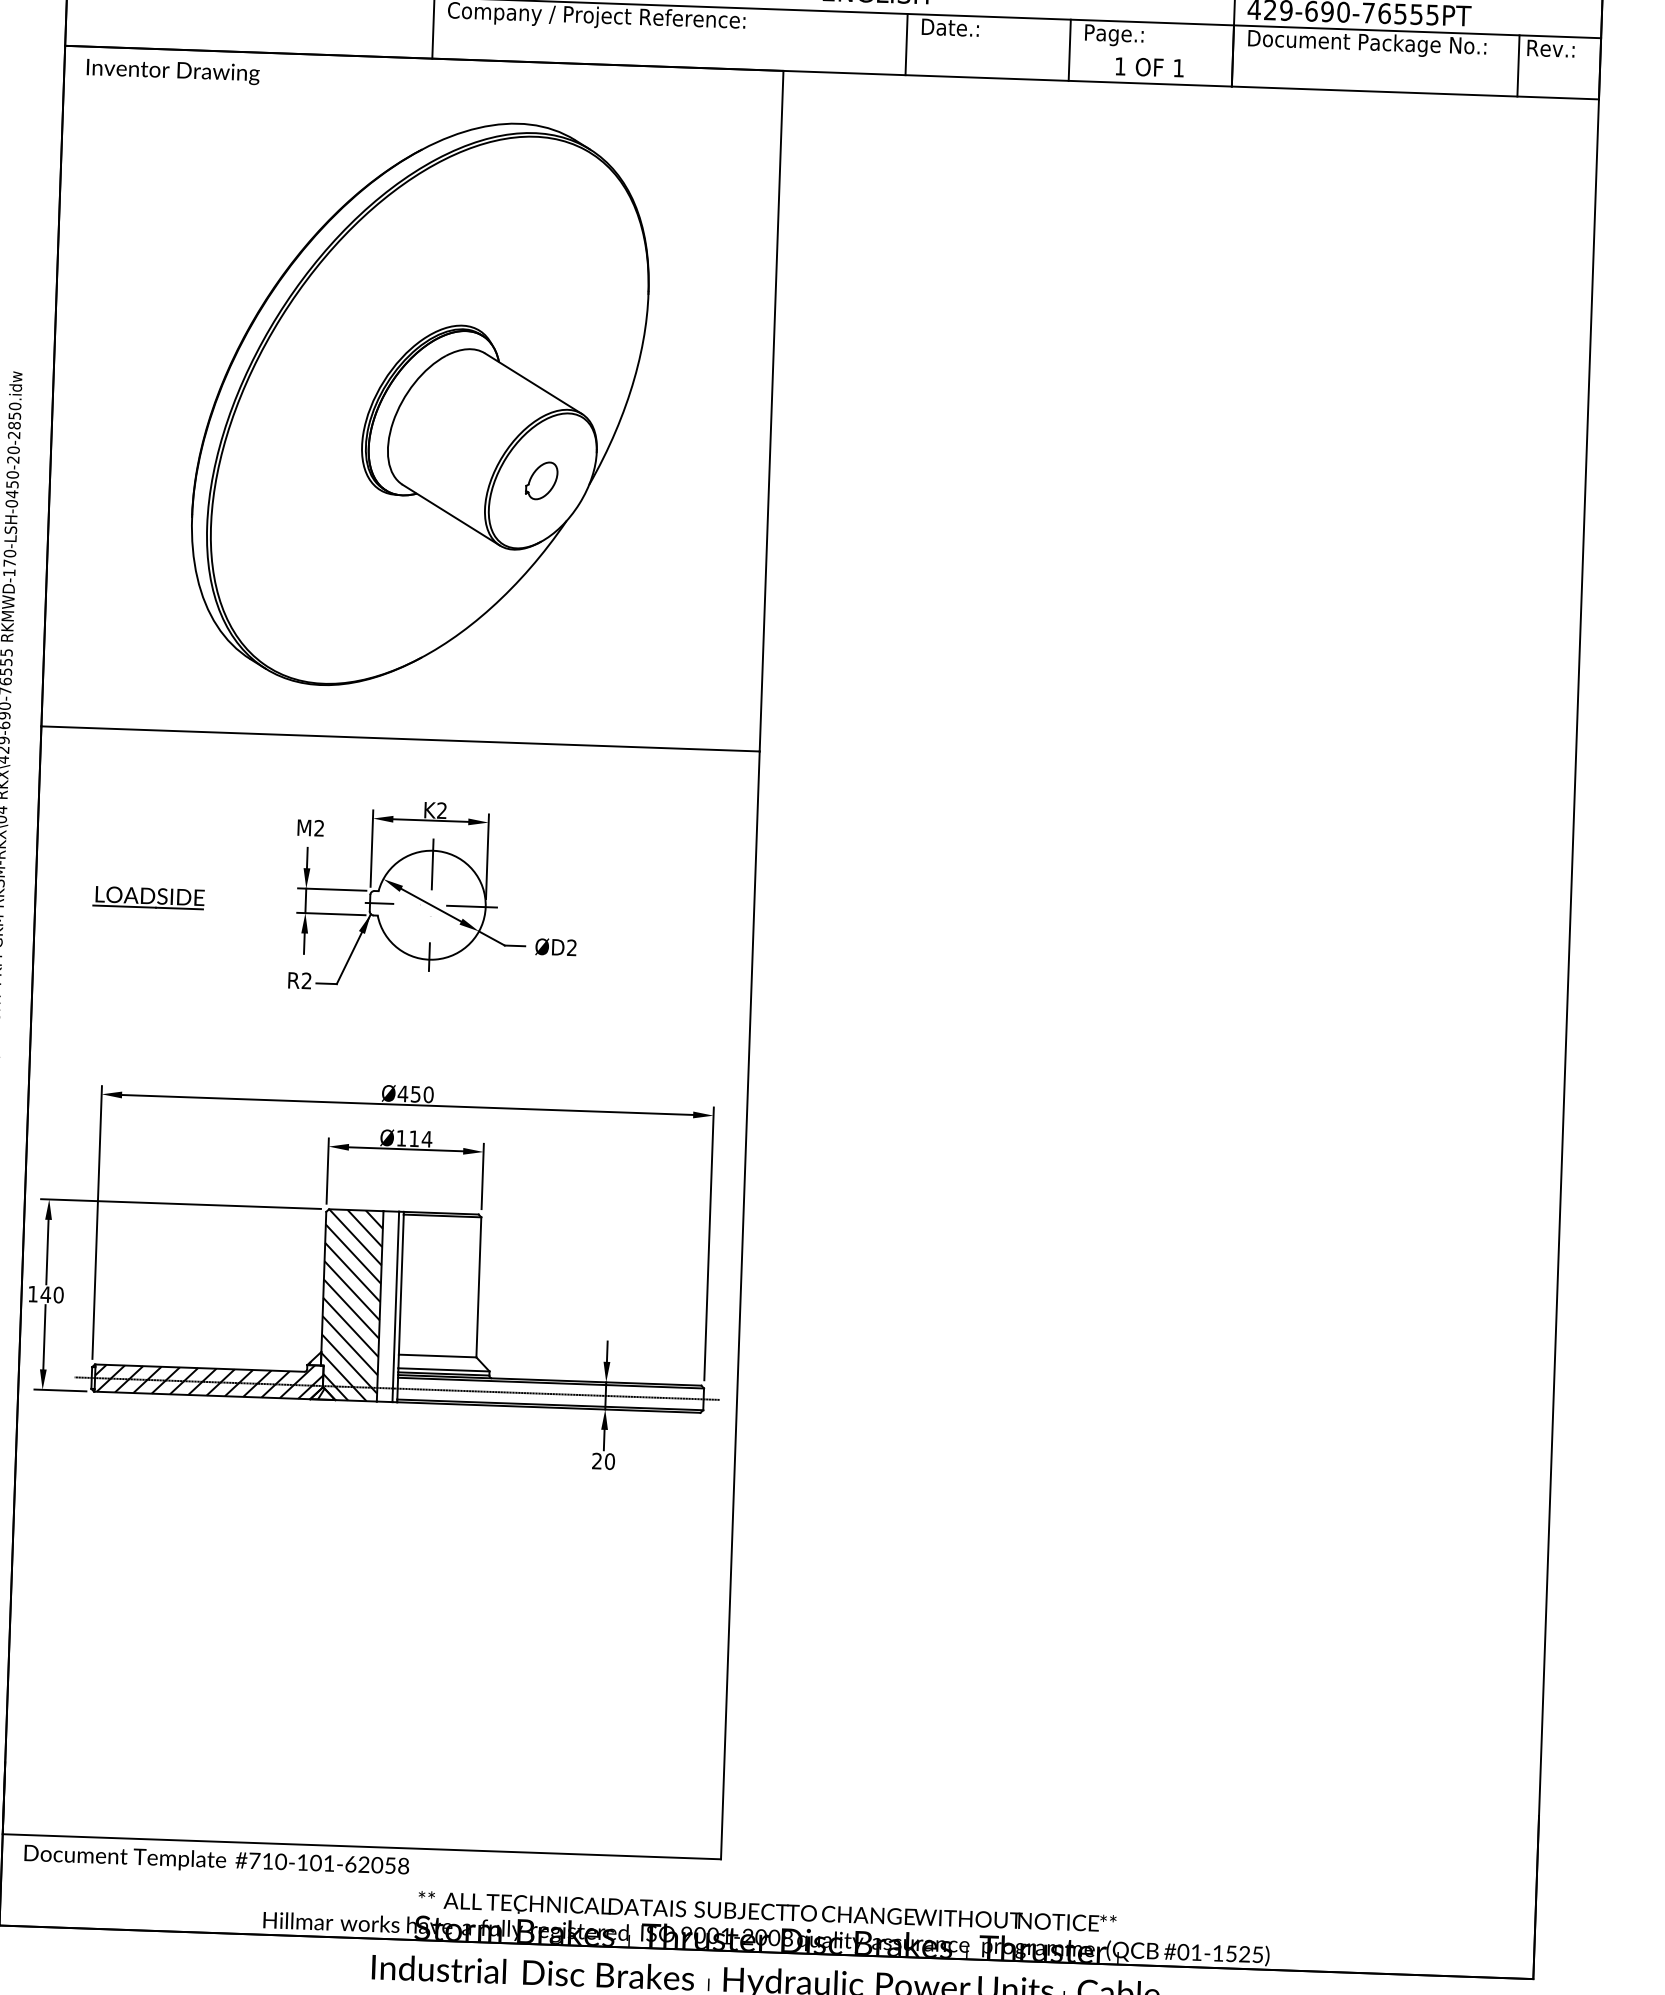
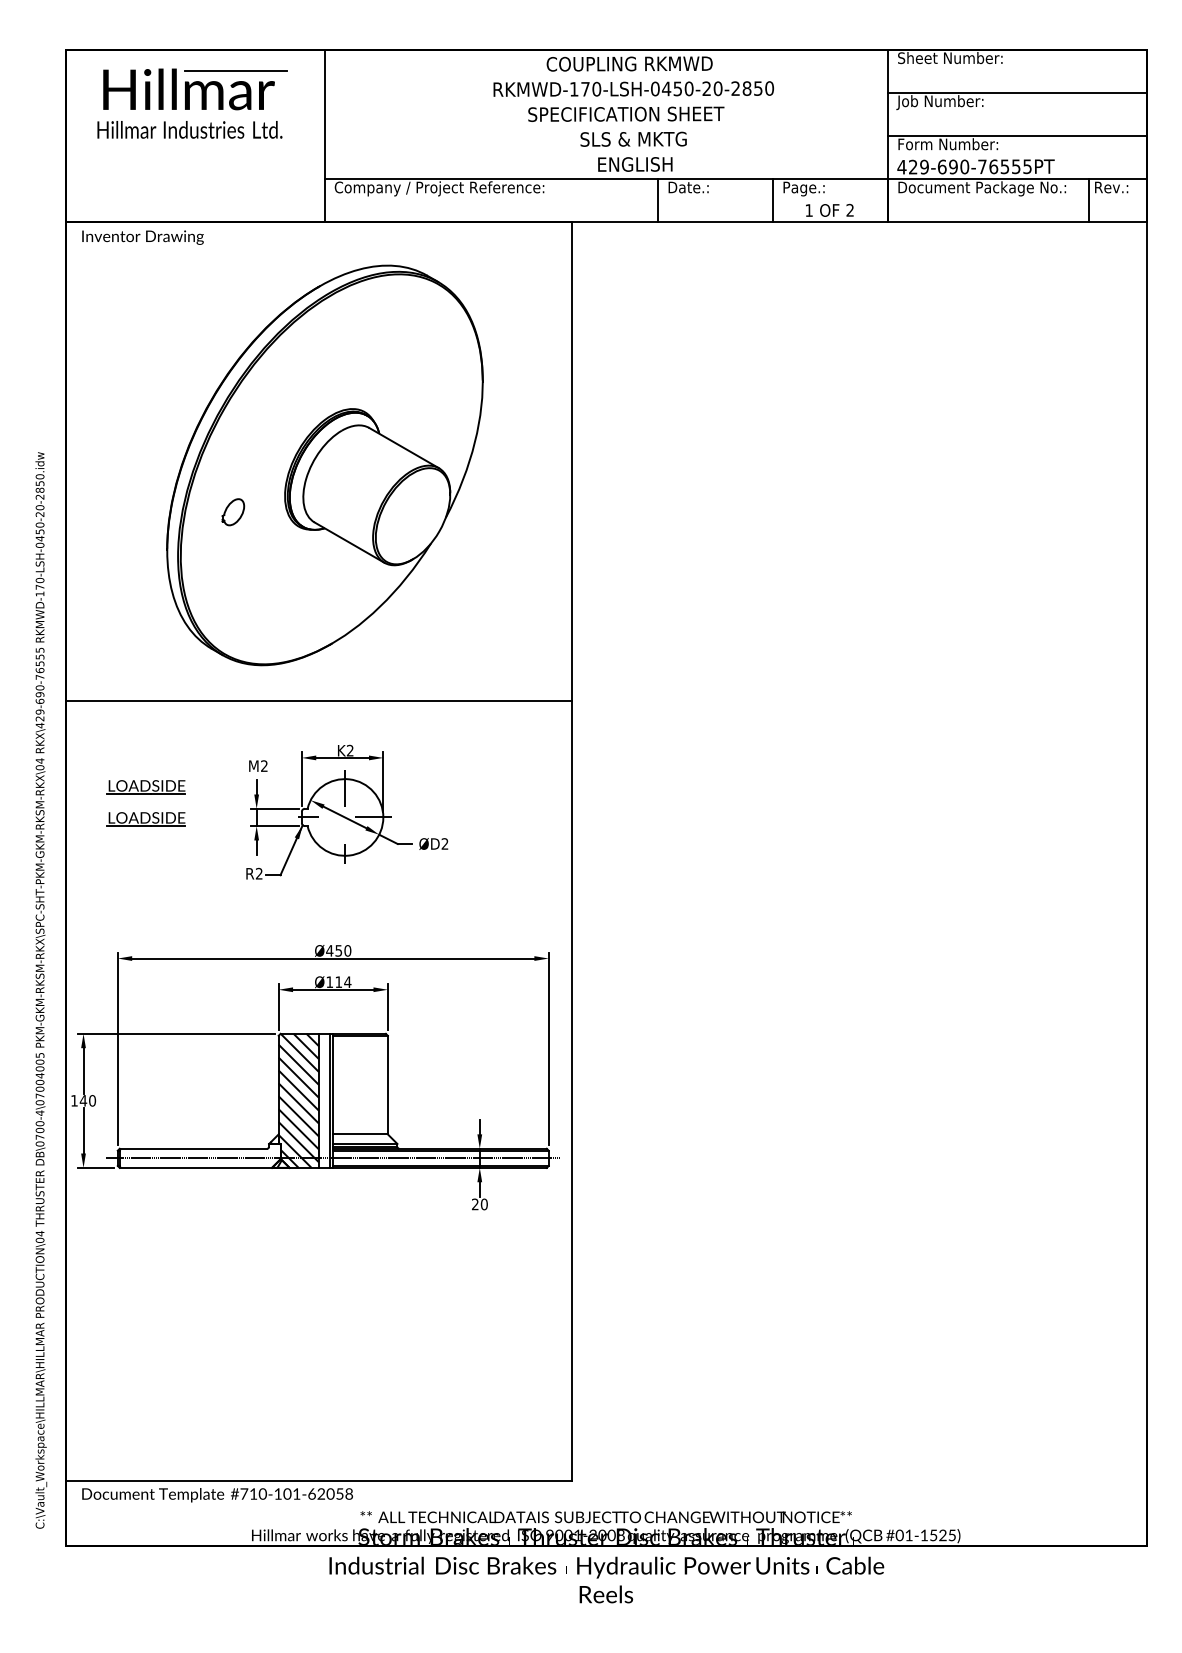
text: (1177, 66) -> (849, 209), 1 -> 2
part: (542, 481) -> (233, 512), moved
part: (149, 852) -> (145, 787), added
hatch: (209, 1378) -> (200, 1155), removed

